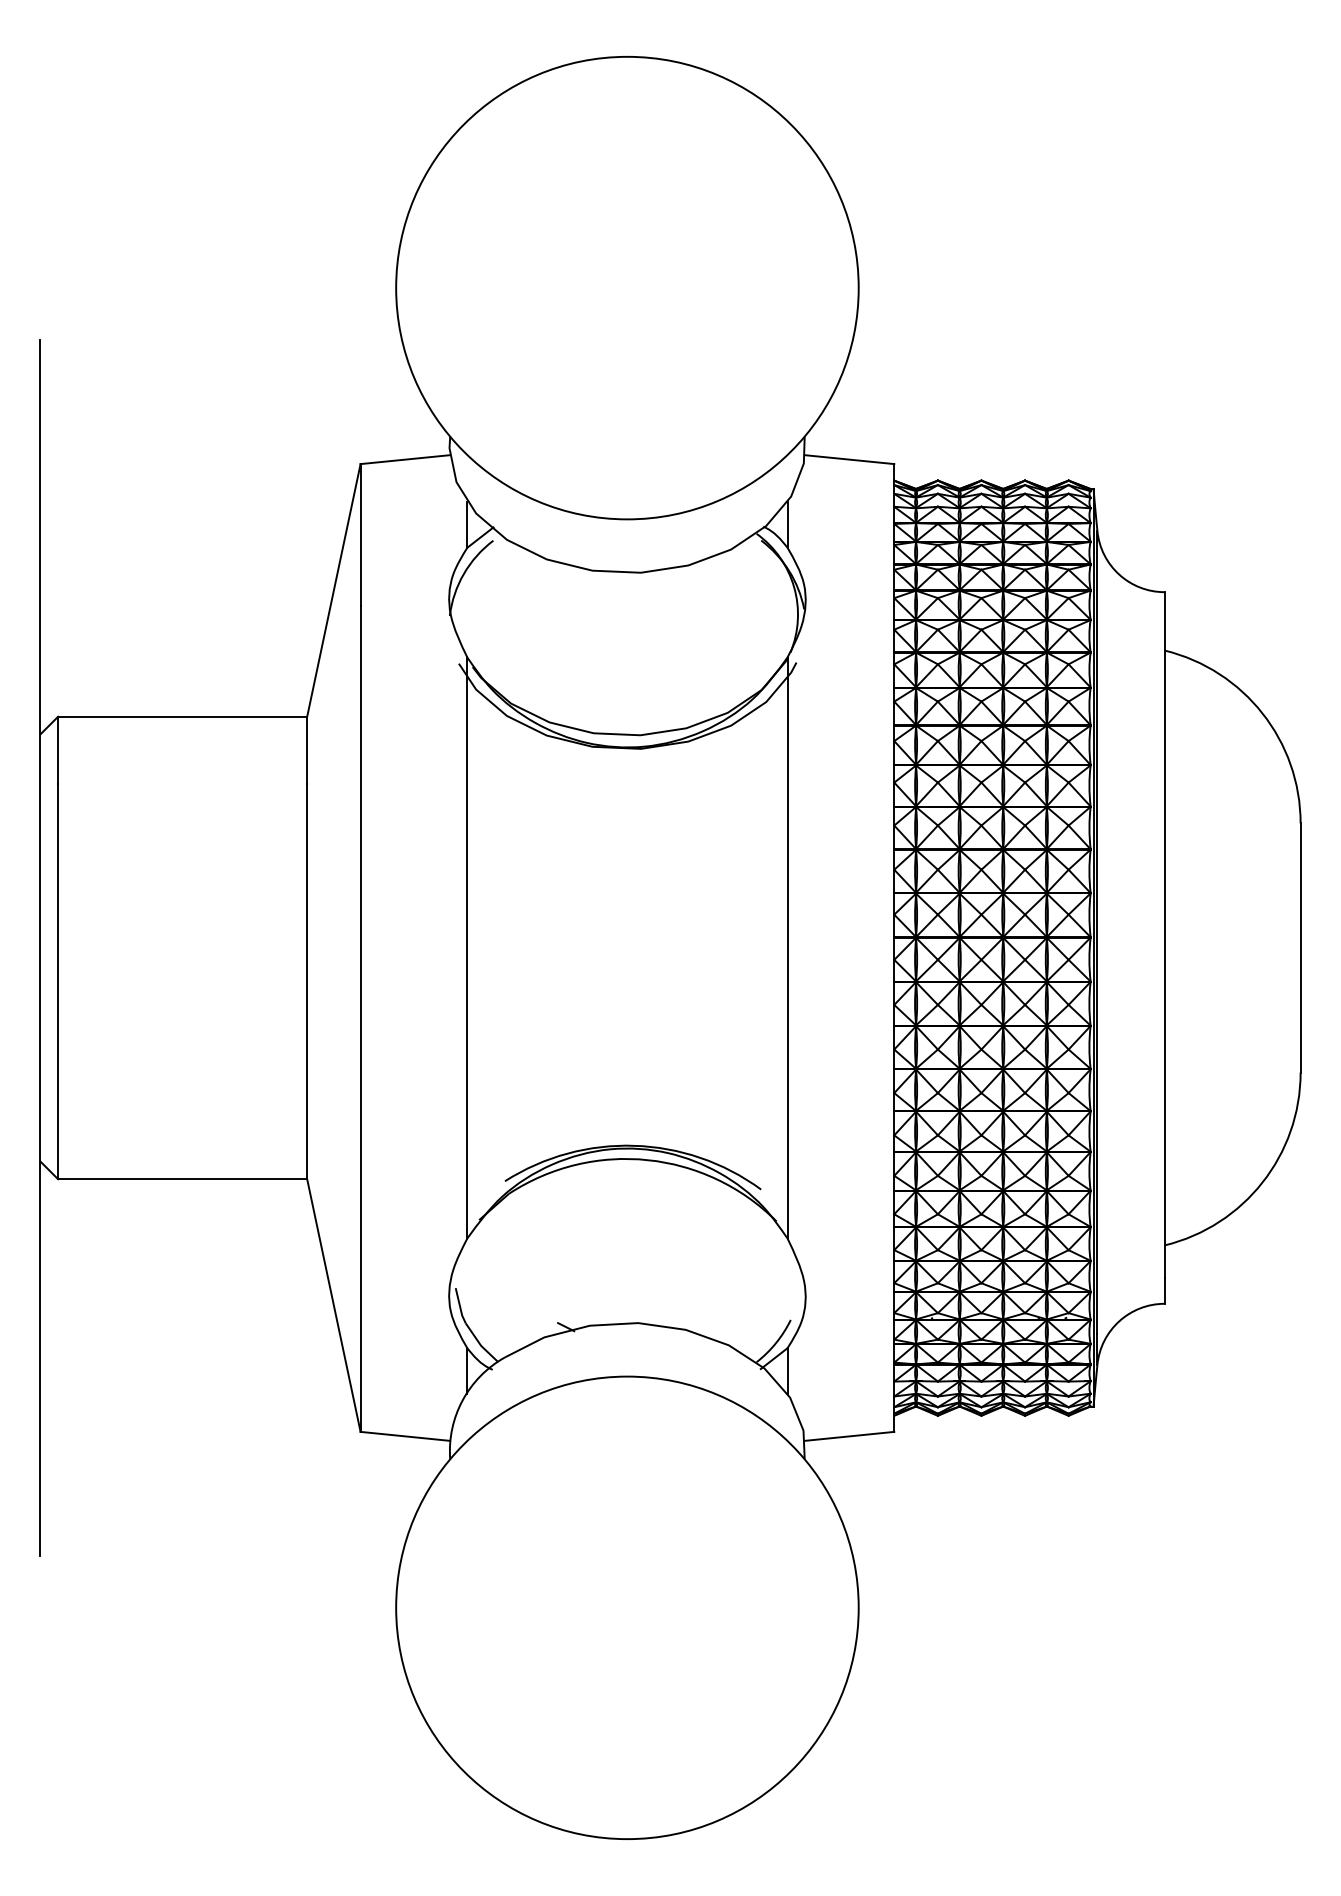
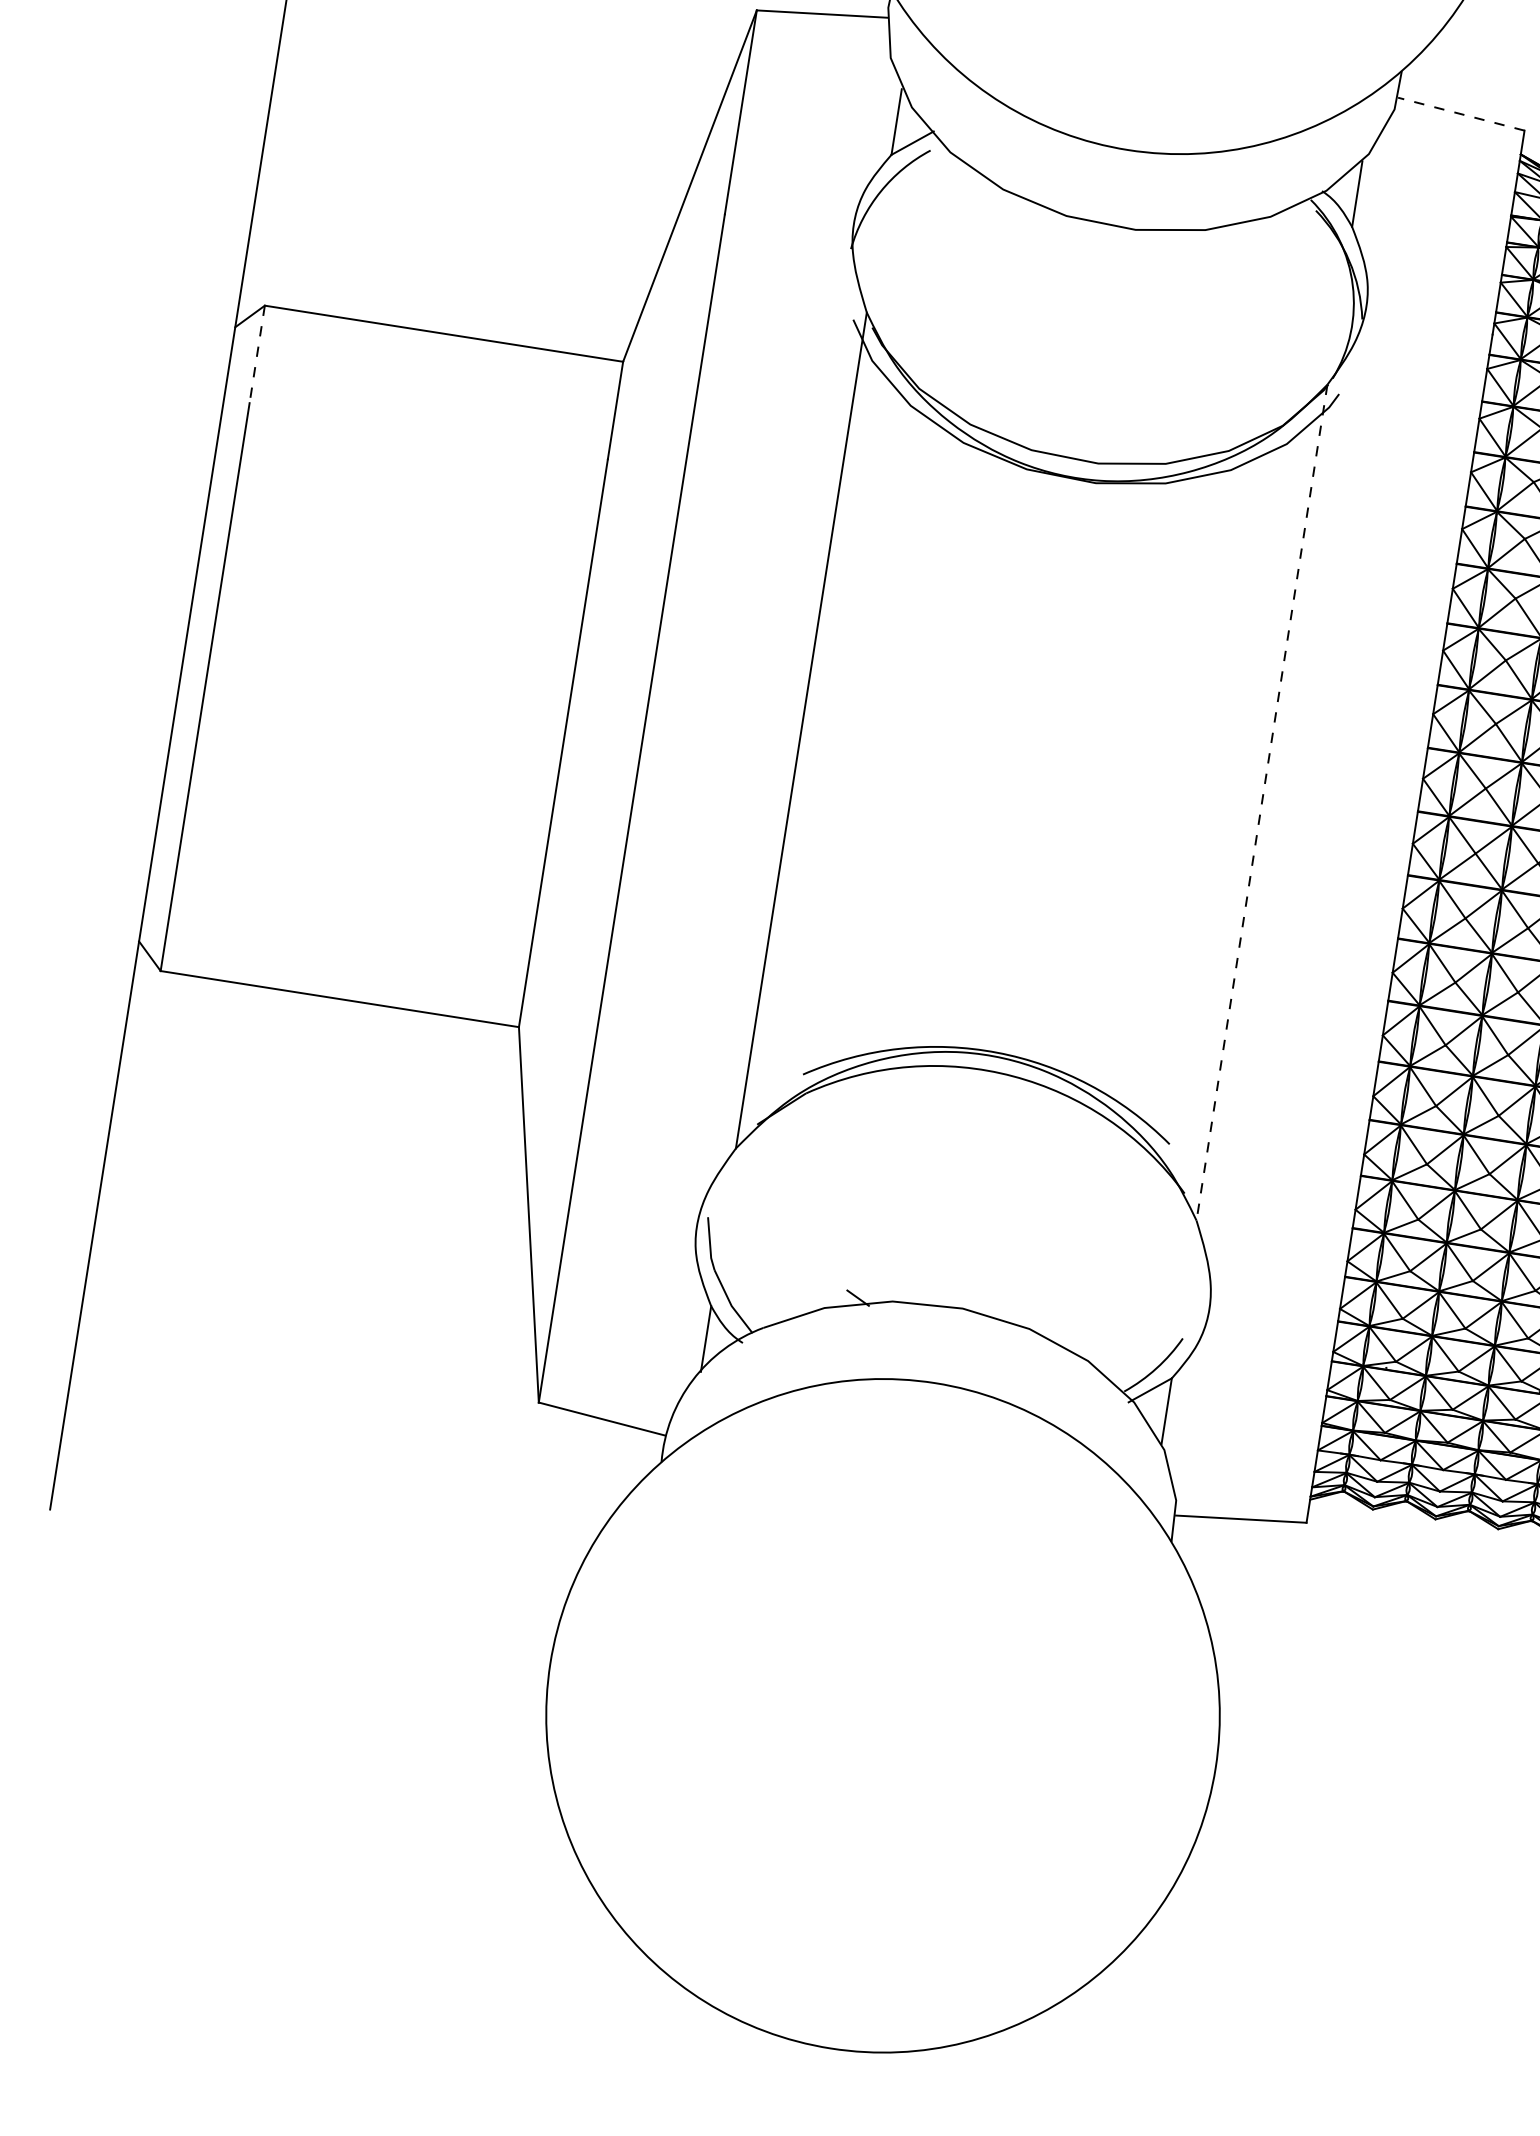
line: (849, 459) -> (1461, 113), solid -> dashed
line: (58, 750) -> (257, 354), solid -> dashed
line: (787, 947) -> (1262, 801), solid -> dashed

